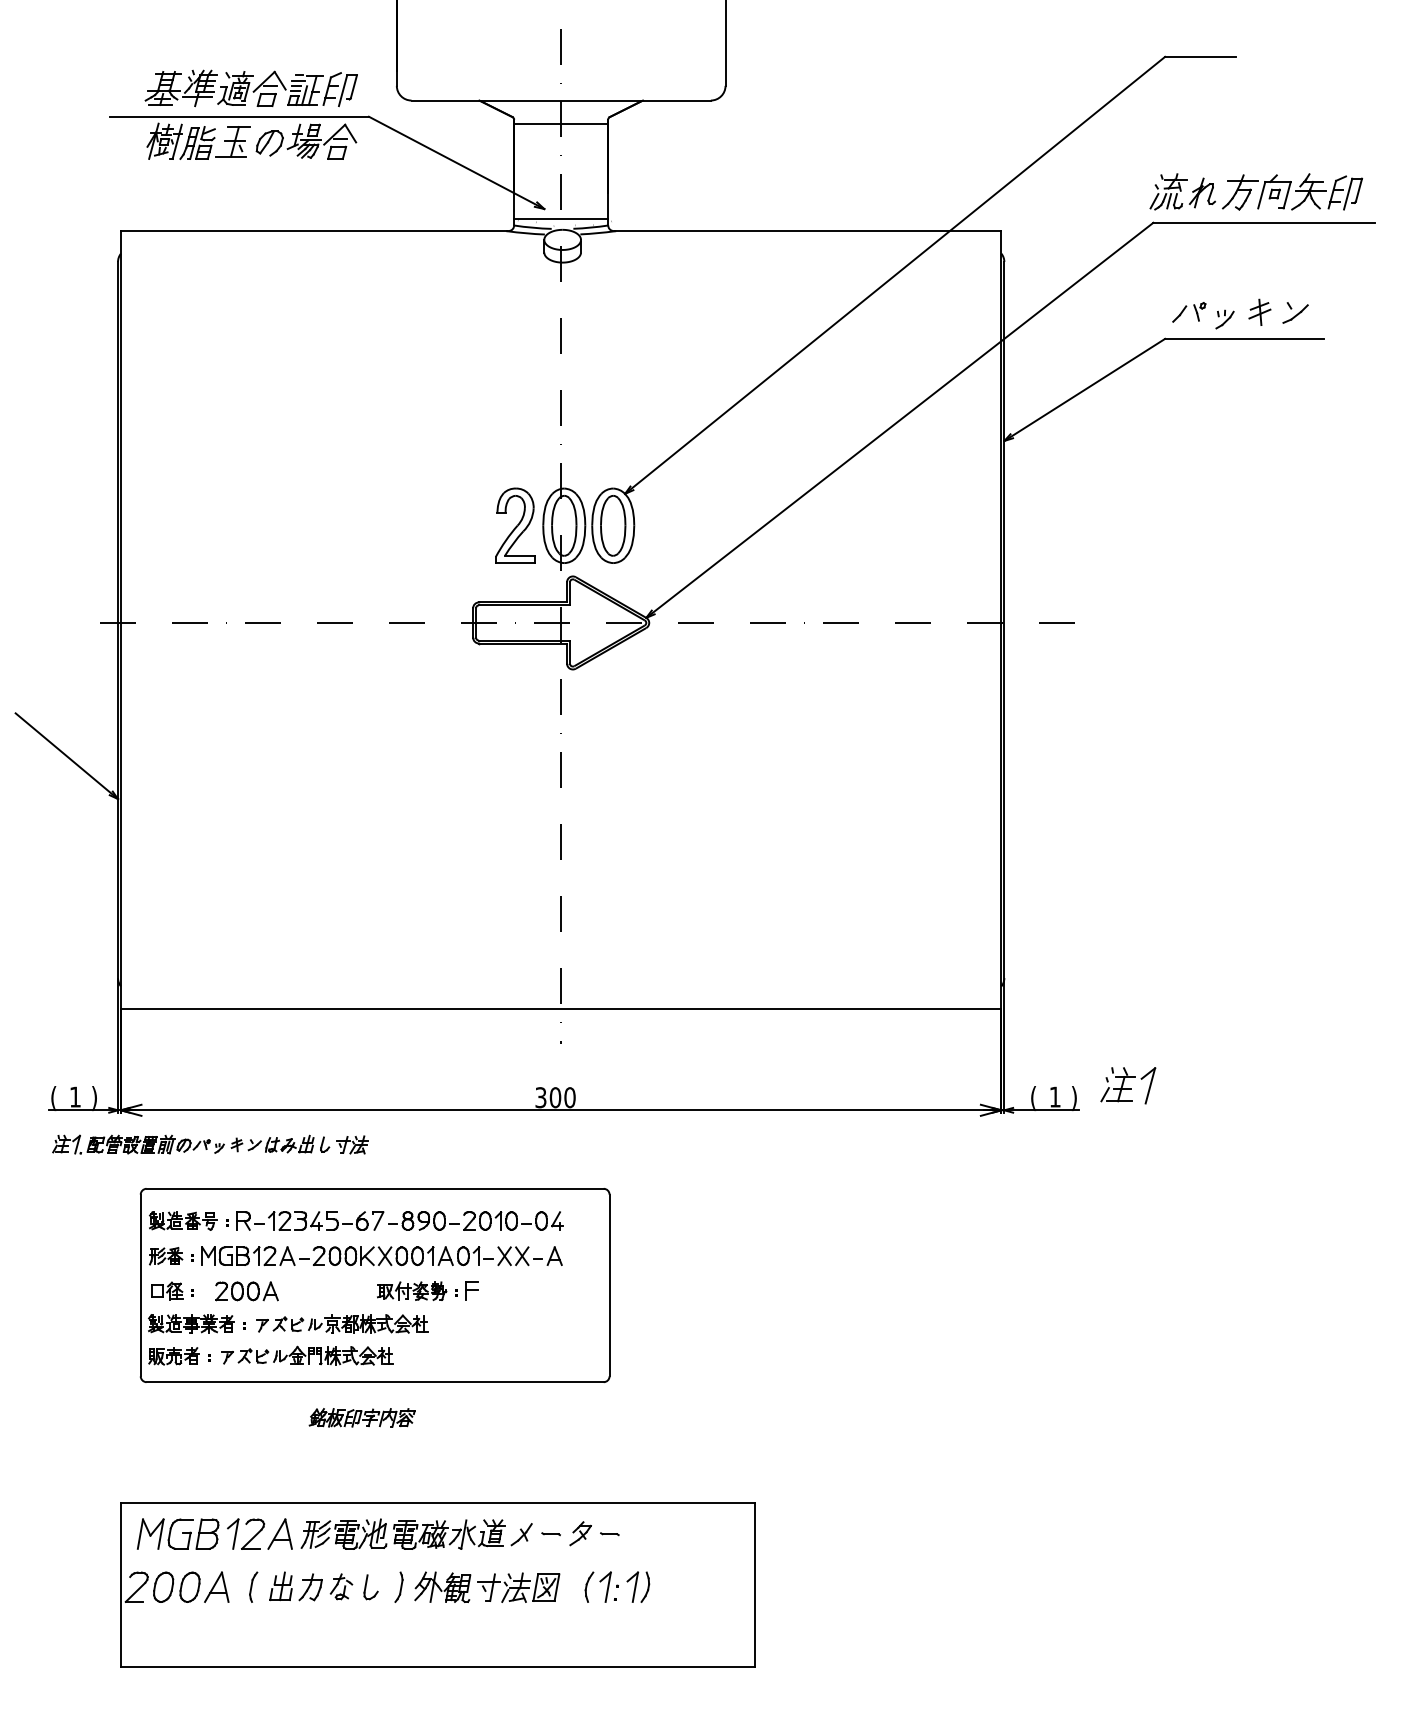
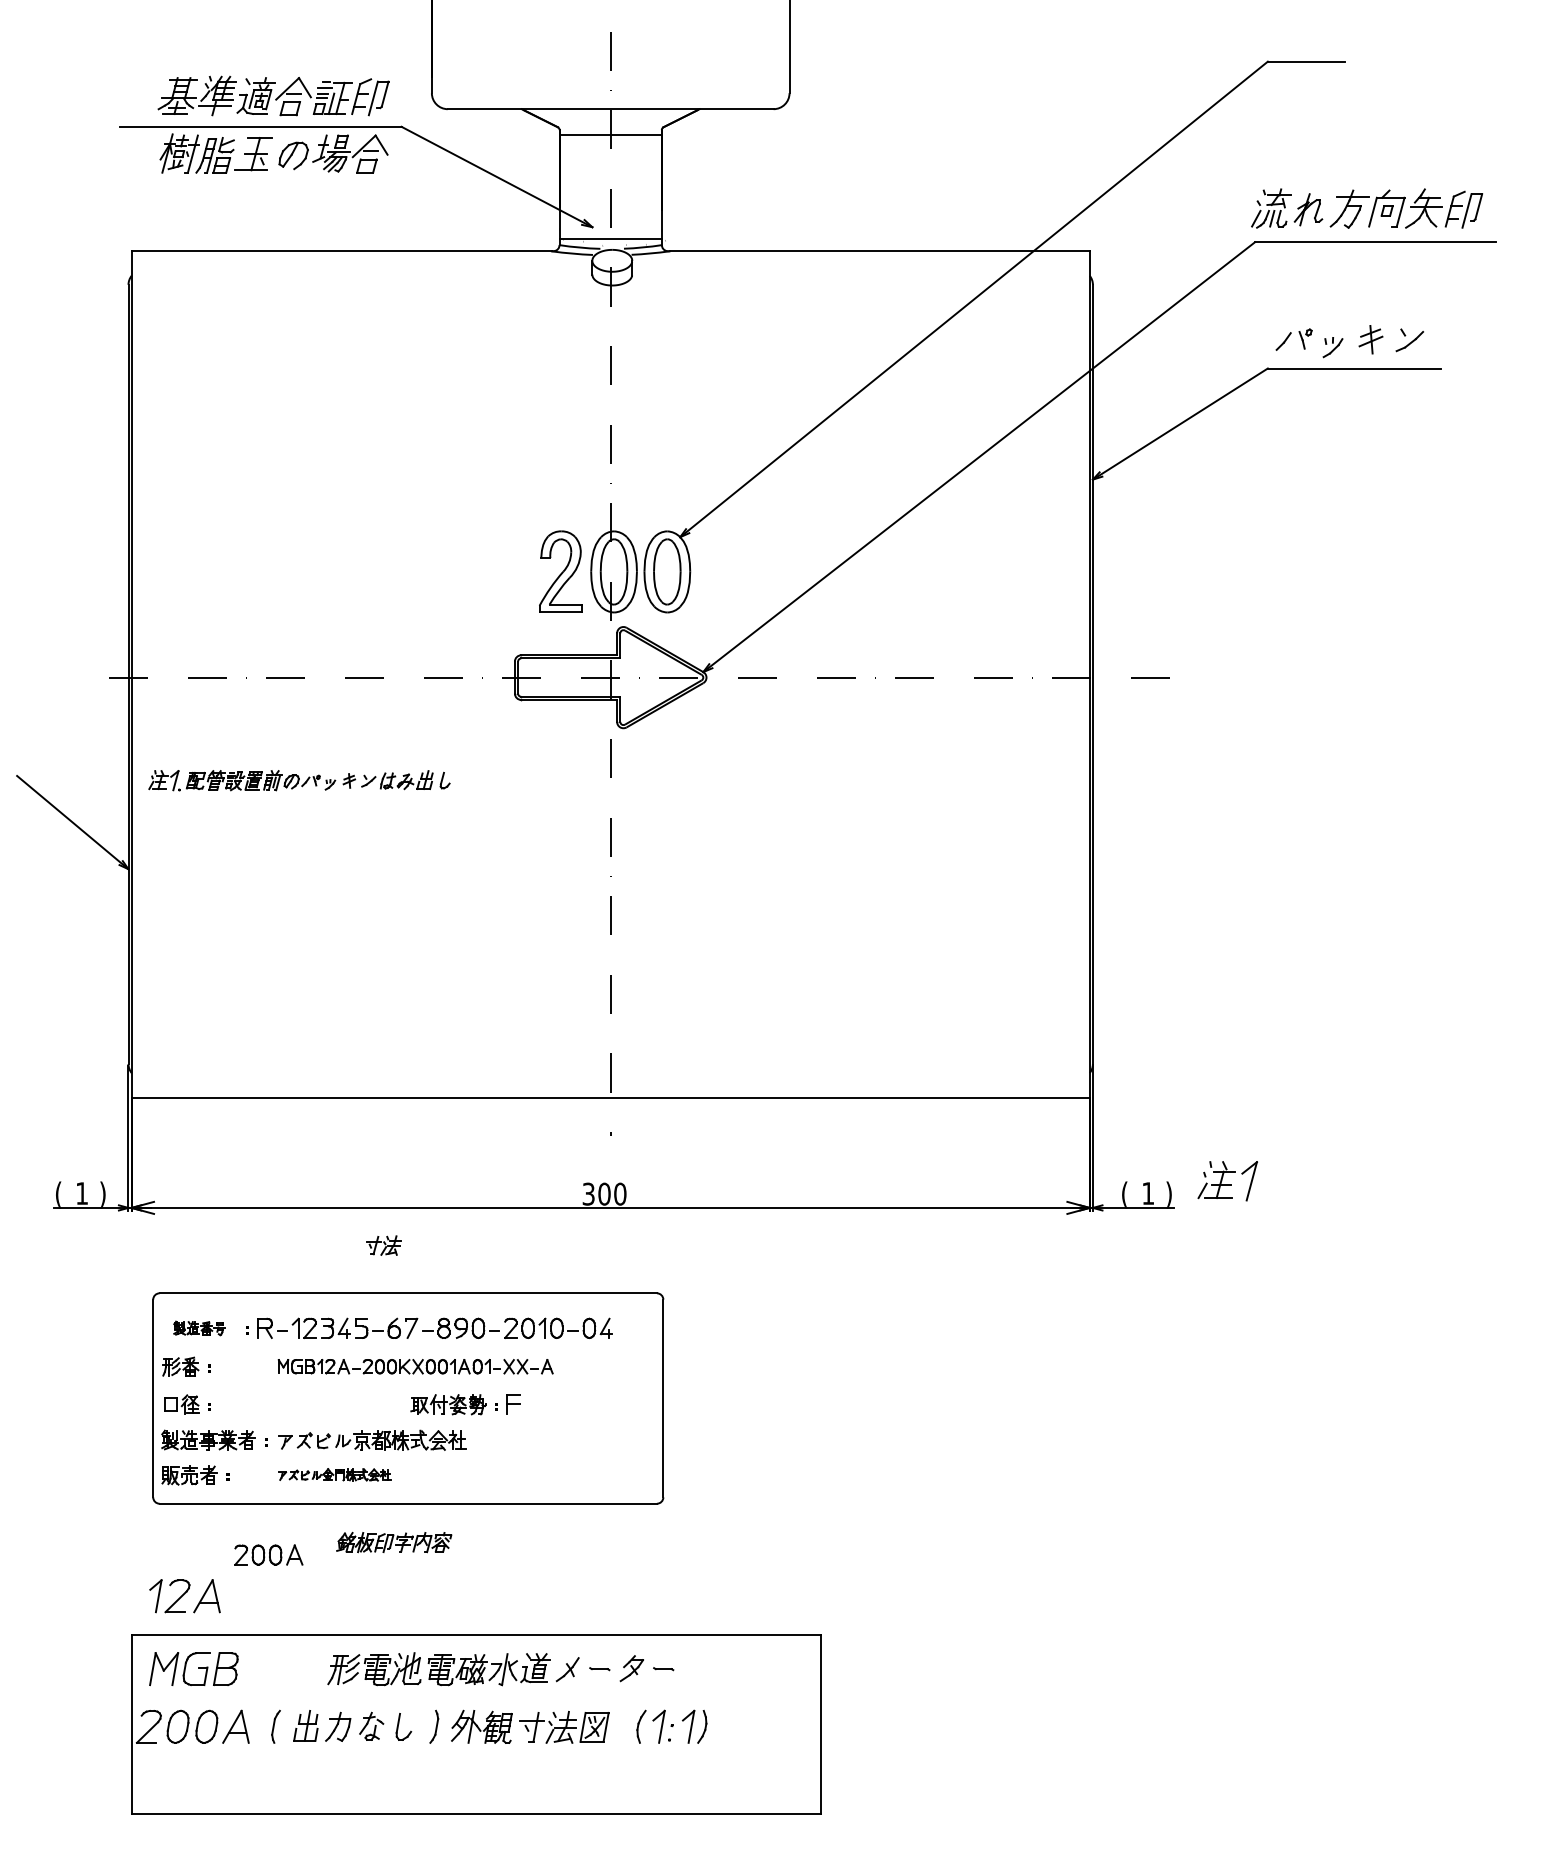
part: (191, 1144) -> (299, 780), moved
part: (183, 1220) -> (199, 1327), size x0.7
part: (381, 1256) -> (415, 1366), size x0.7
part: (246, 1291) -> (268, 1555), moved
part: (307, 1355) -> (334, 1474), size x0.6
part: (259, 1533) -> (184, 1595), moved

